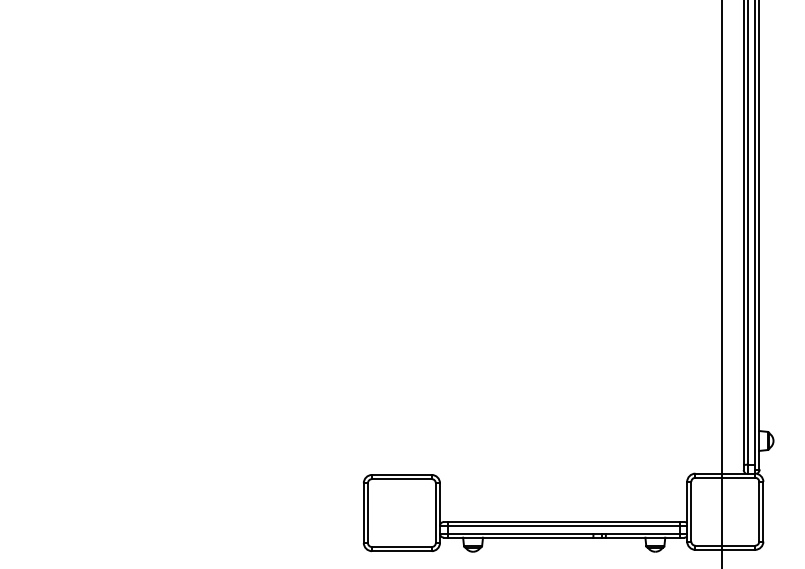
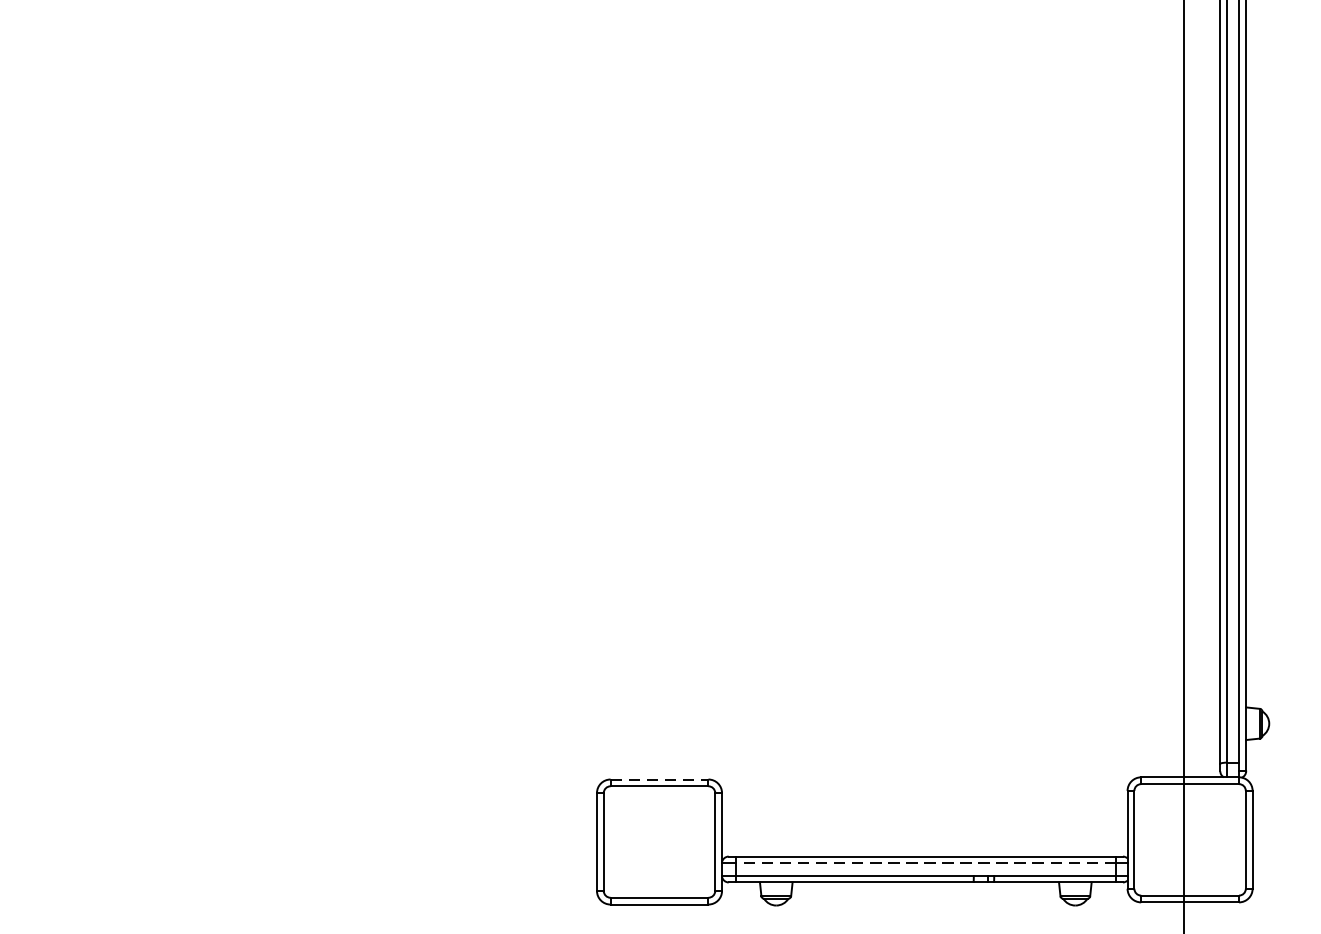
line: (401, 474) -> (658, 778), solid -> dashed
line: (564, 526) -> (926, 864), solid -> dashed

